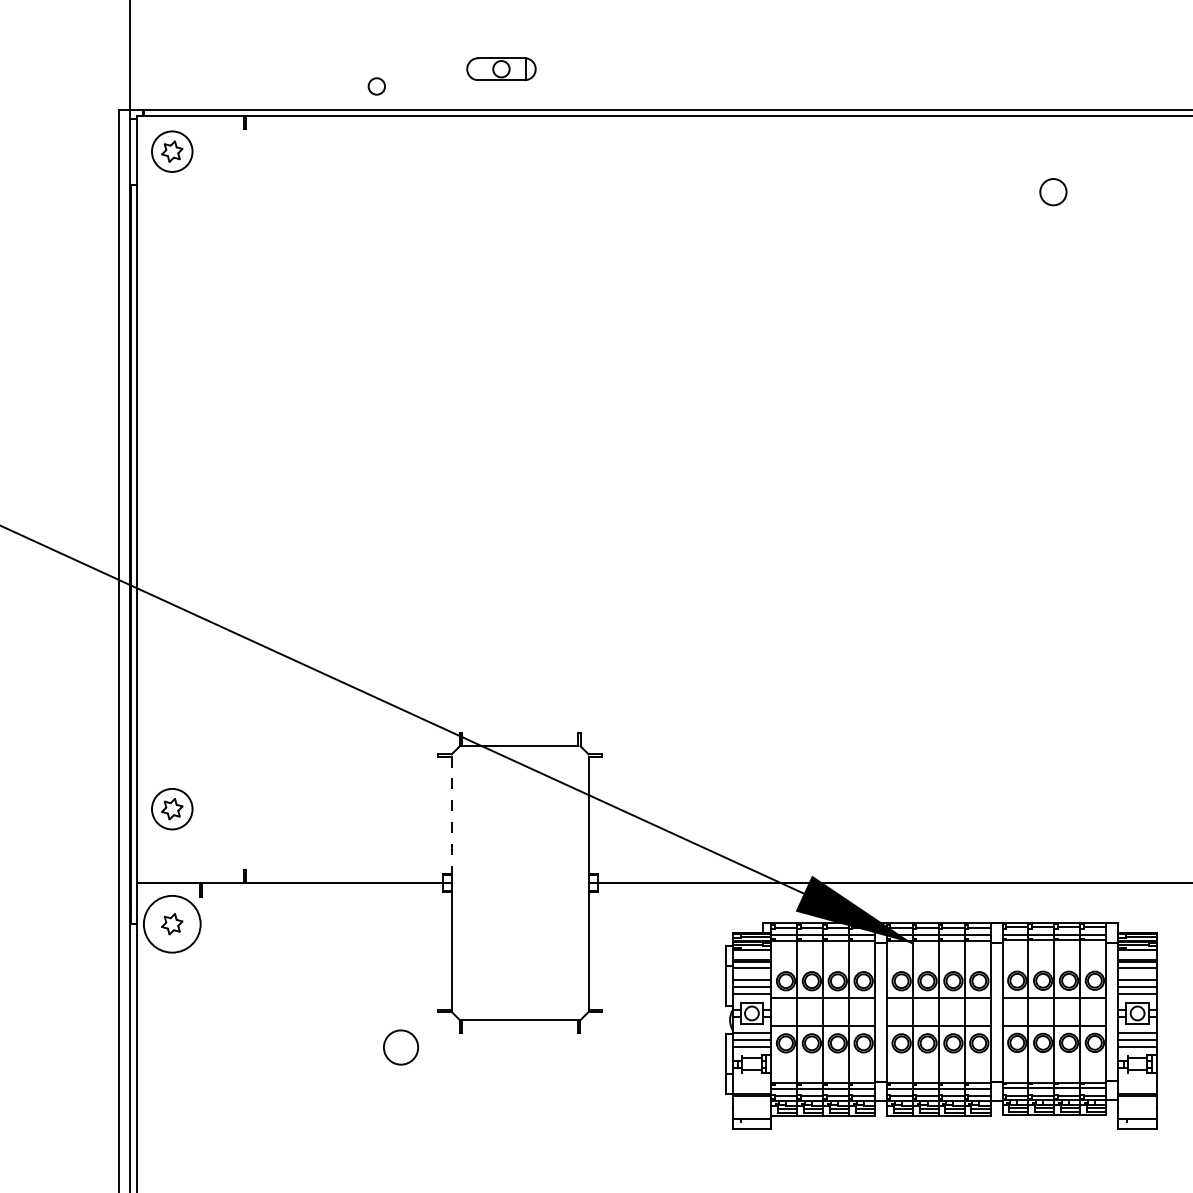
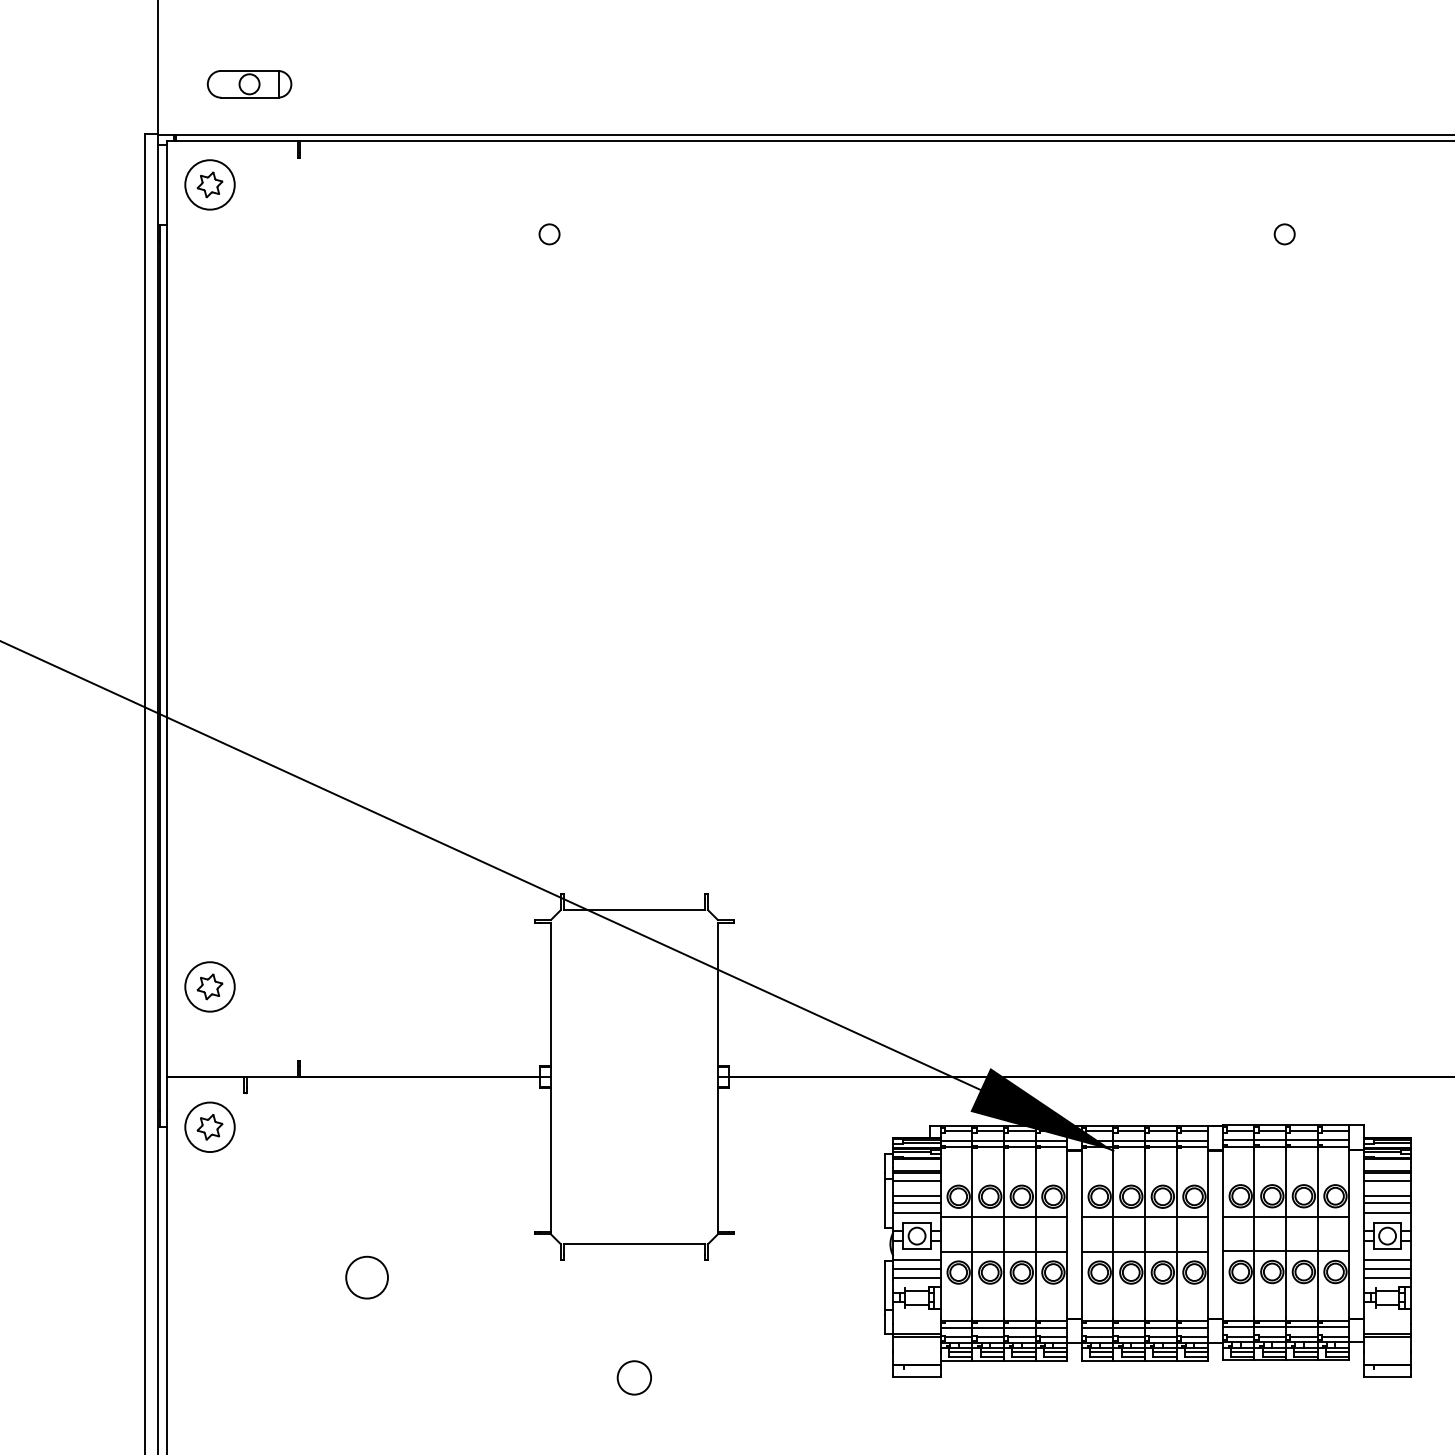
part: (501, 69) -> (249, 84), moved
circle: (376, 86) -> (549, 234), moved
circle: (1053, 192) -> (1284, 234), size x0.62
line: (451, 815) -> (550, 994), dashed -> solid
circle: (171, 924) -> (209, 1127), size x0.71
circle: (400, 1047) -> (366, 1277), moved
circle: (519, 1129) -> (633, 1377), added

